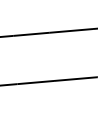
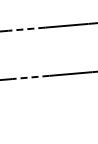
line: (31, 34) -> (26, 29), solid -> dashed
line: (35, 82) -> (30, 77), solid -> dashed

